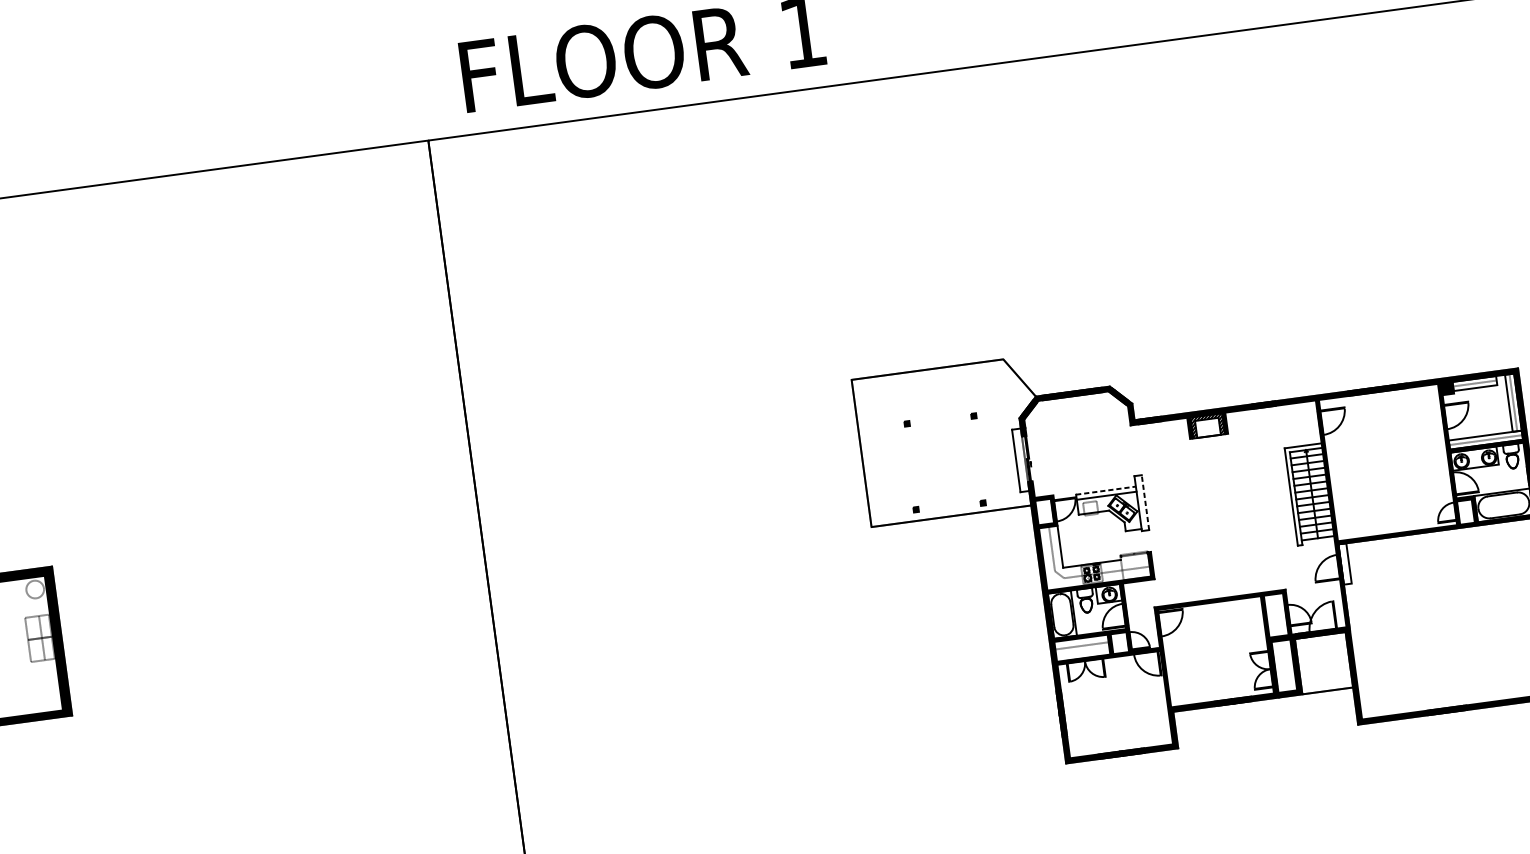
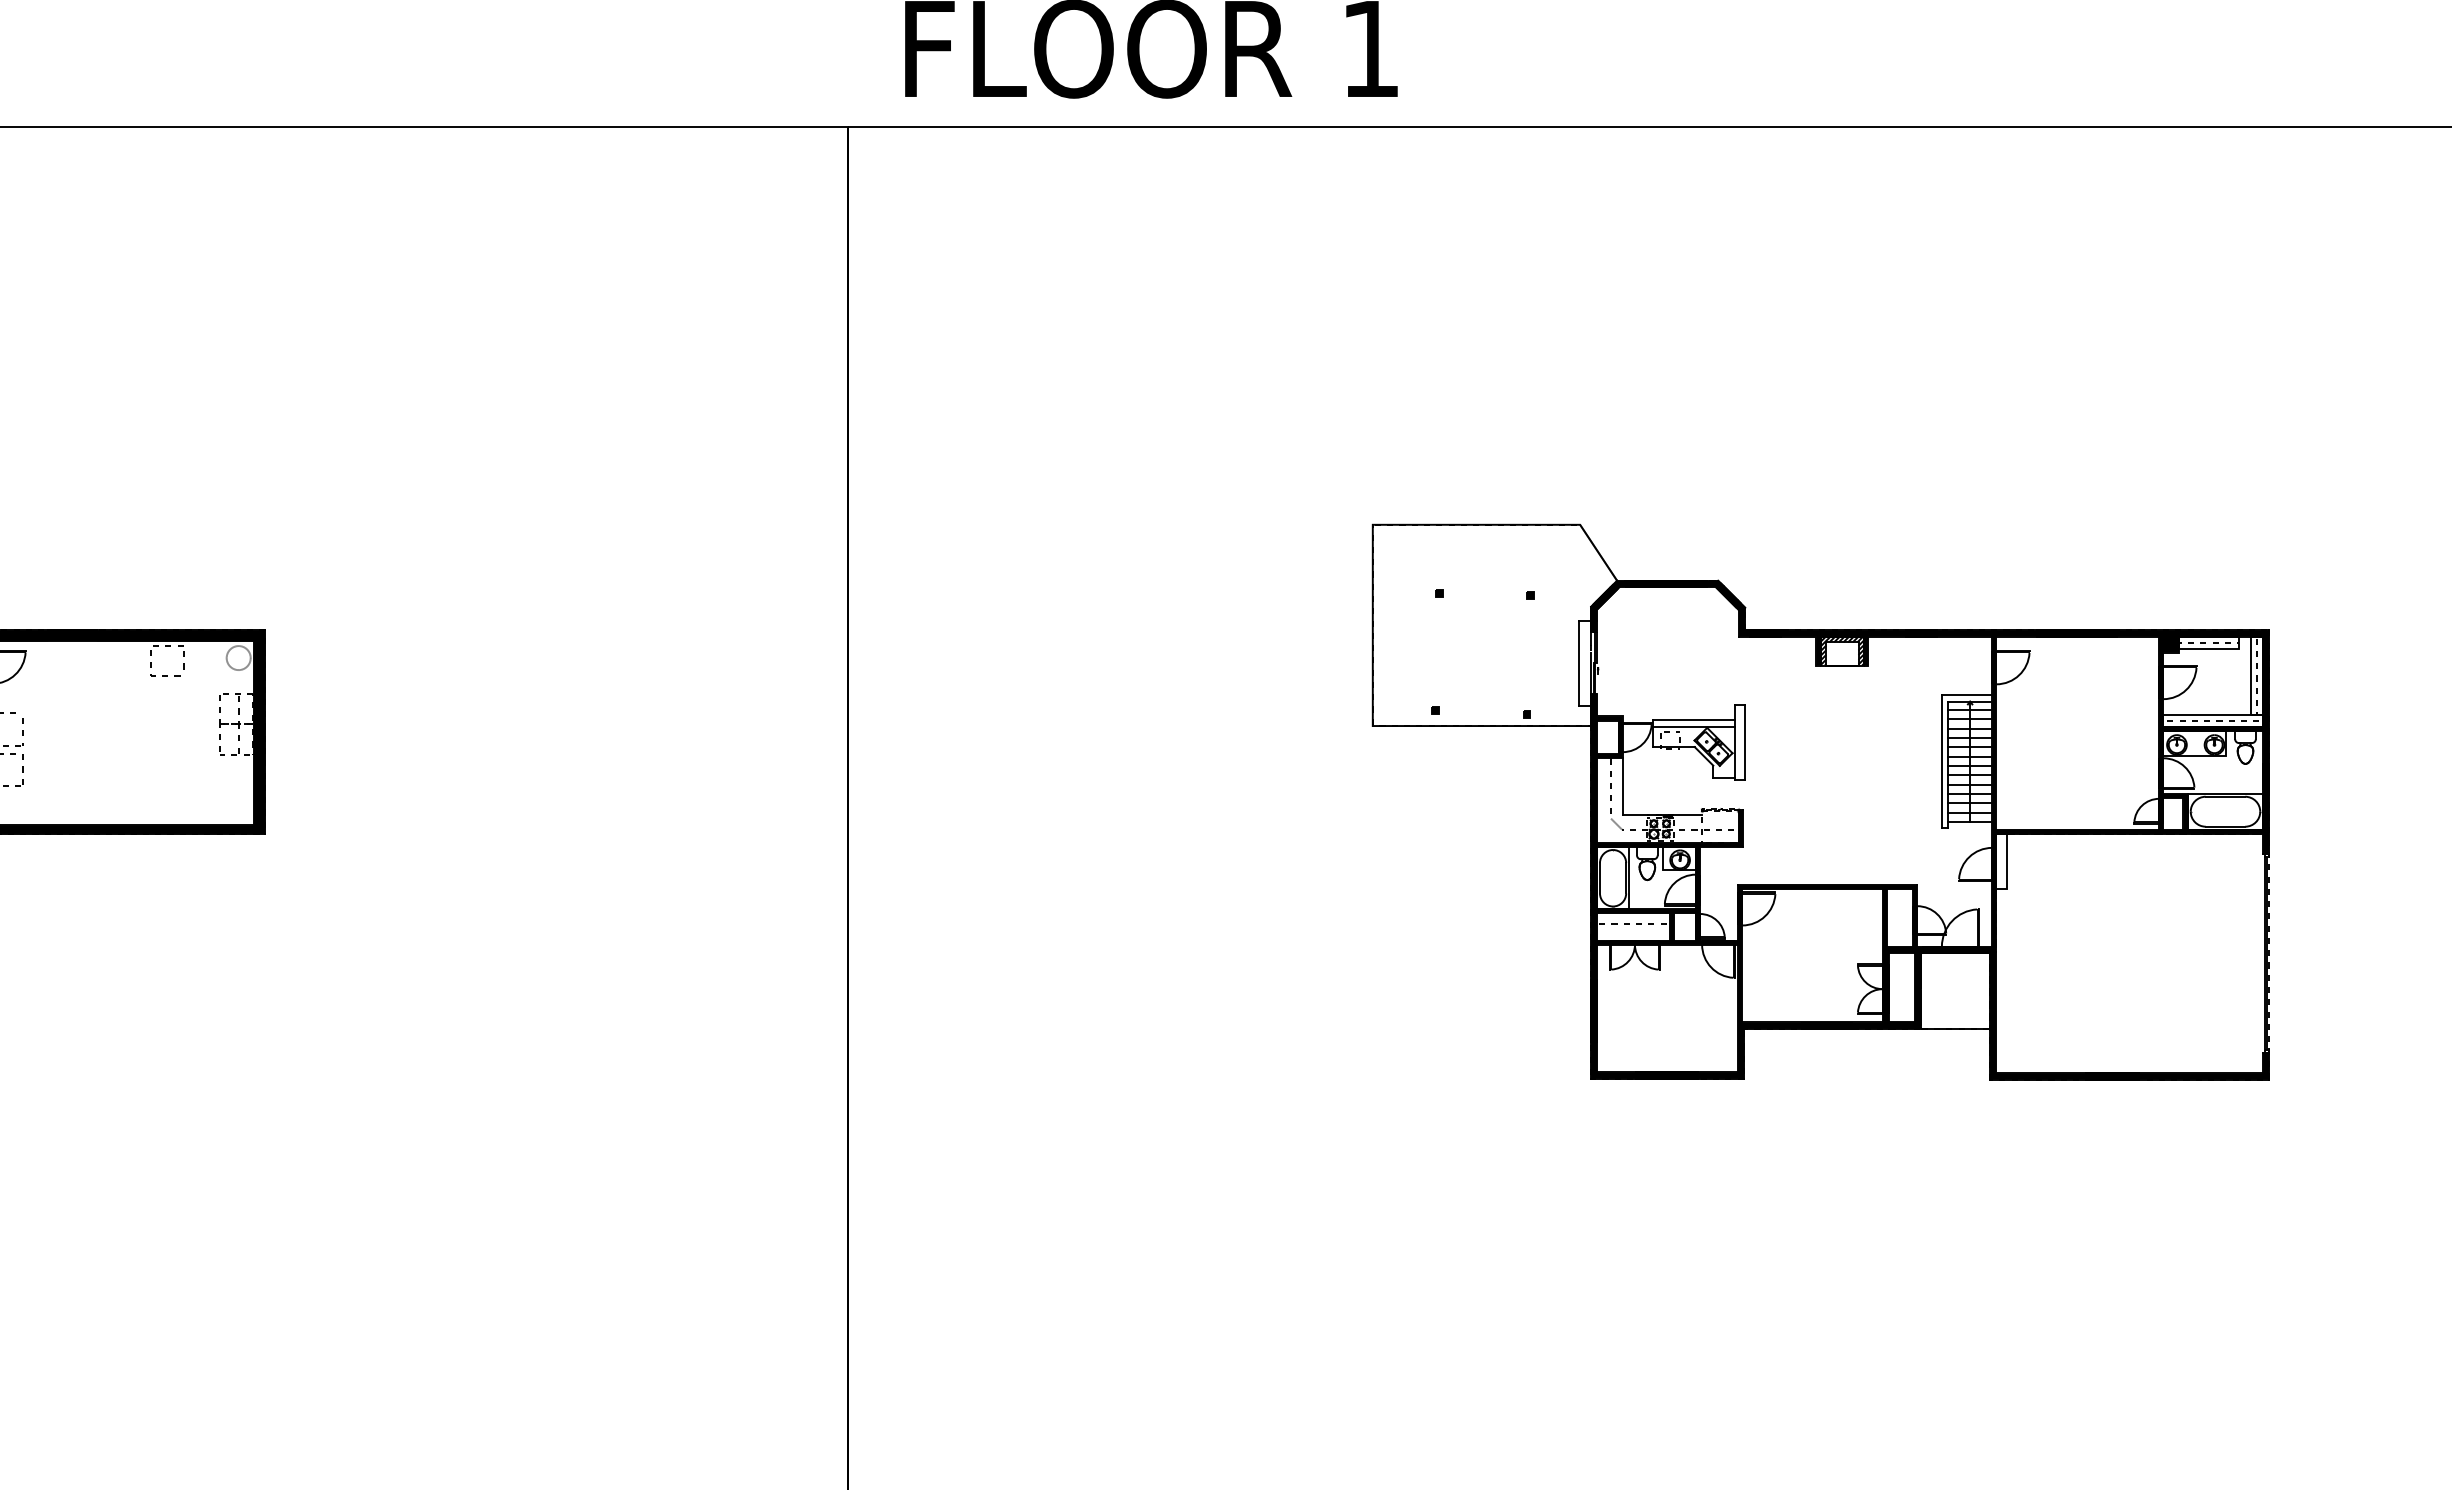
line: (1106, 490) -> (1694, 719), dashed -> solid
line: (1145, 502) -> (1744, 742), dashed -> solid

